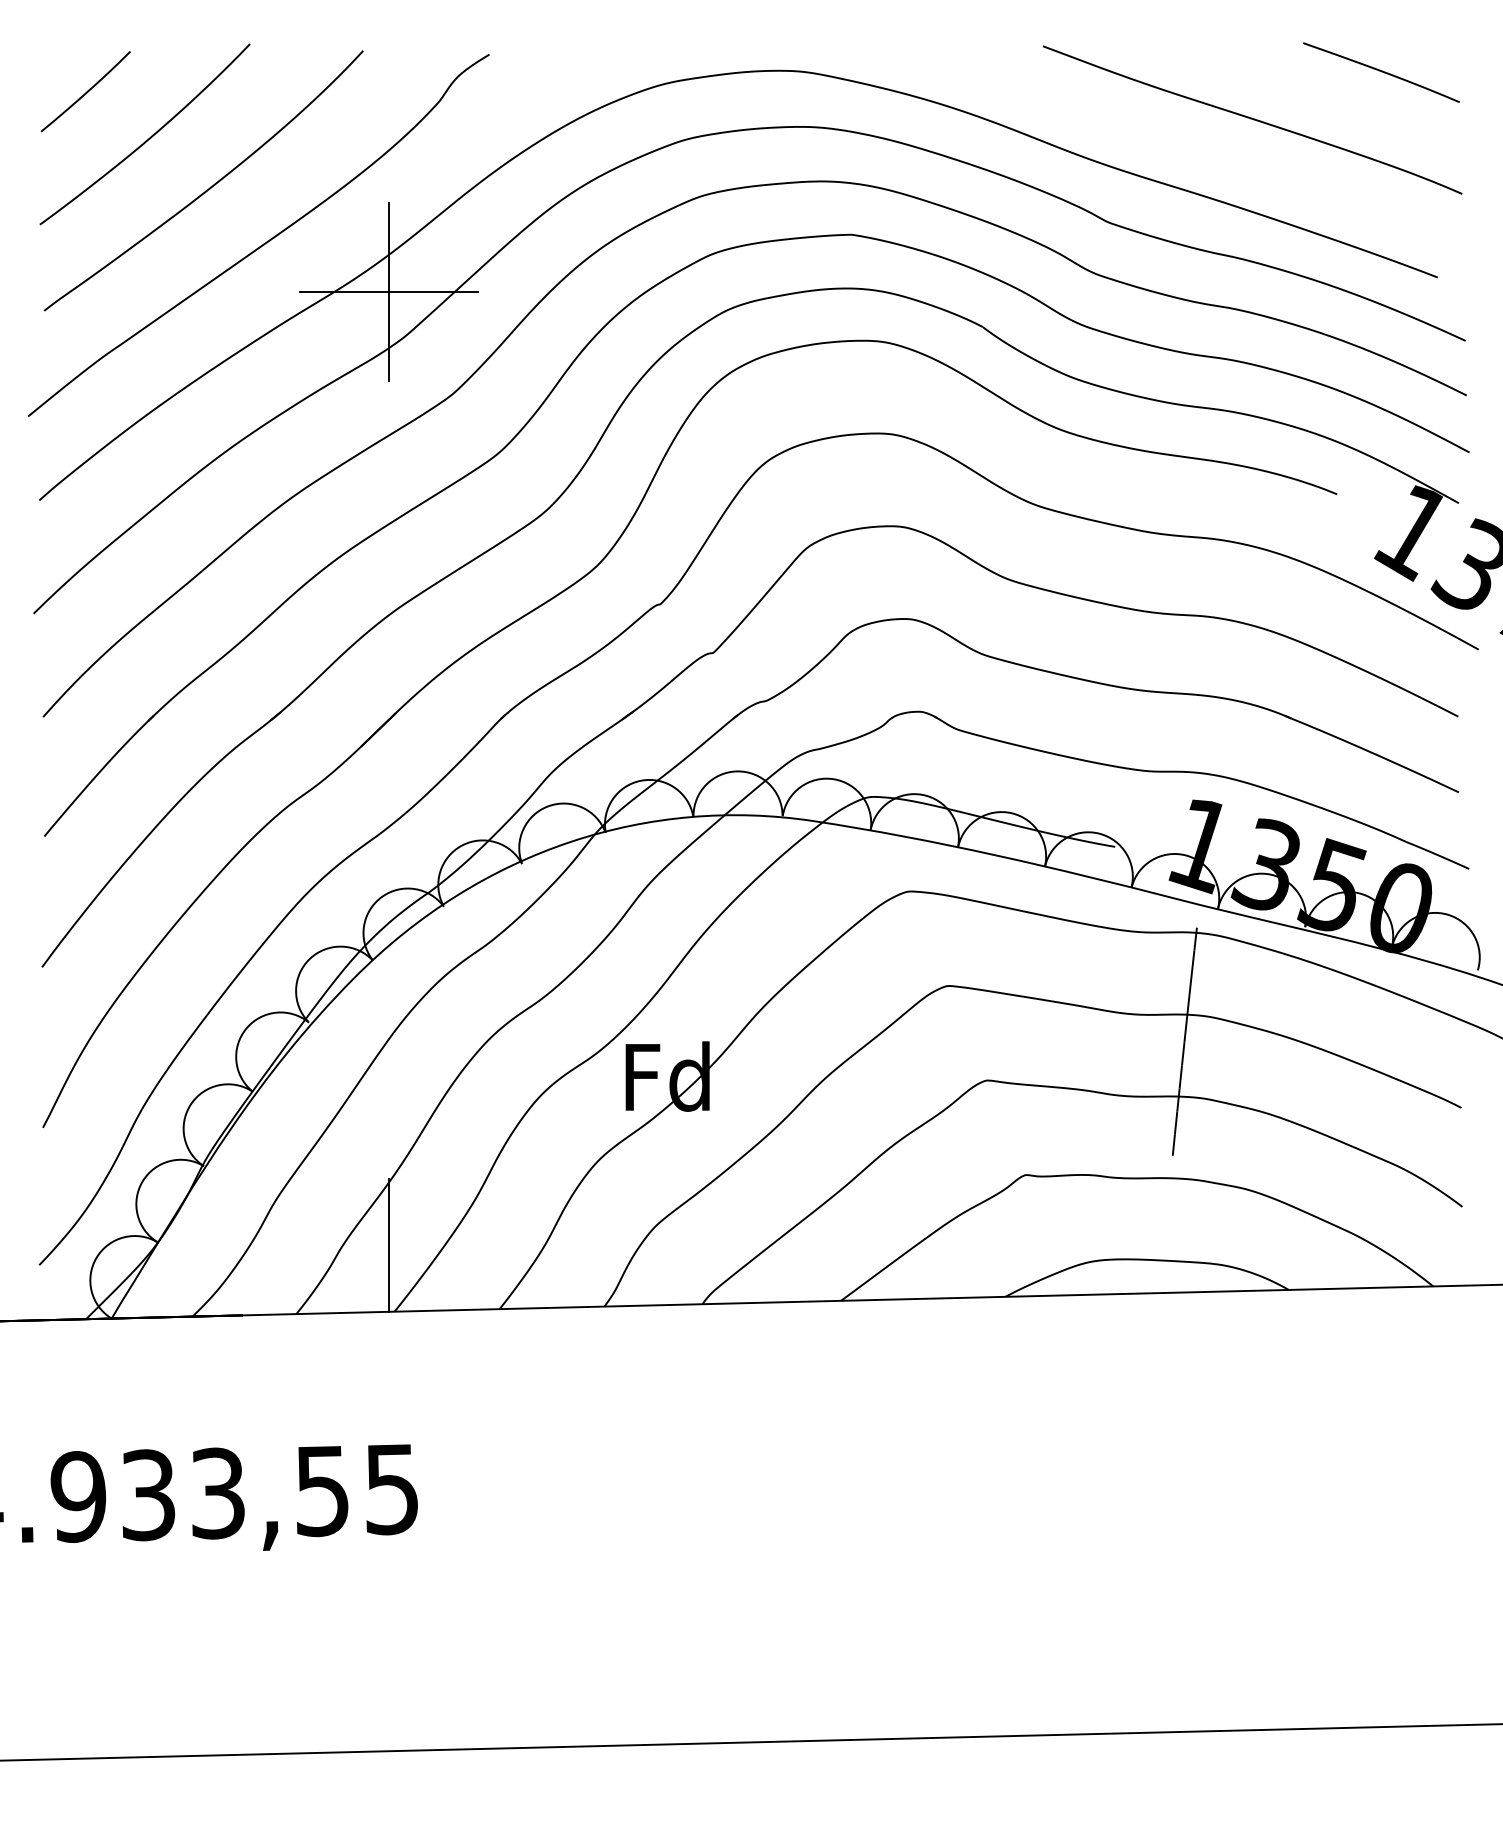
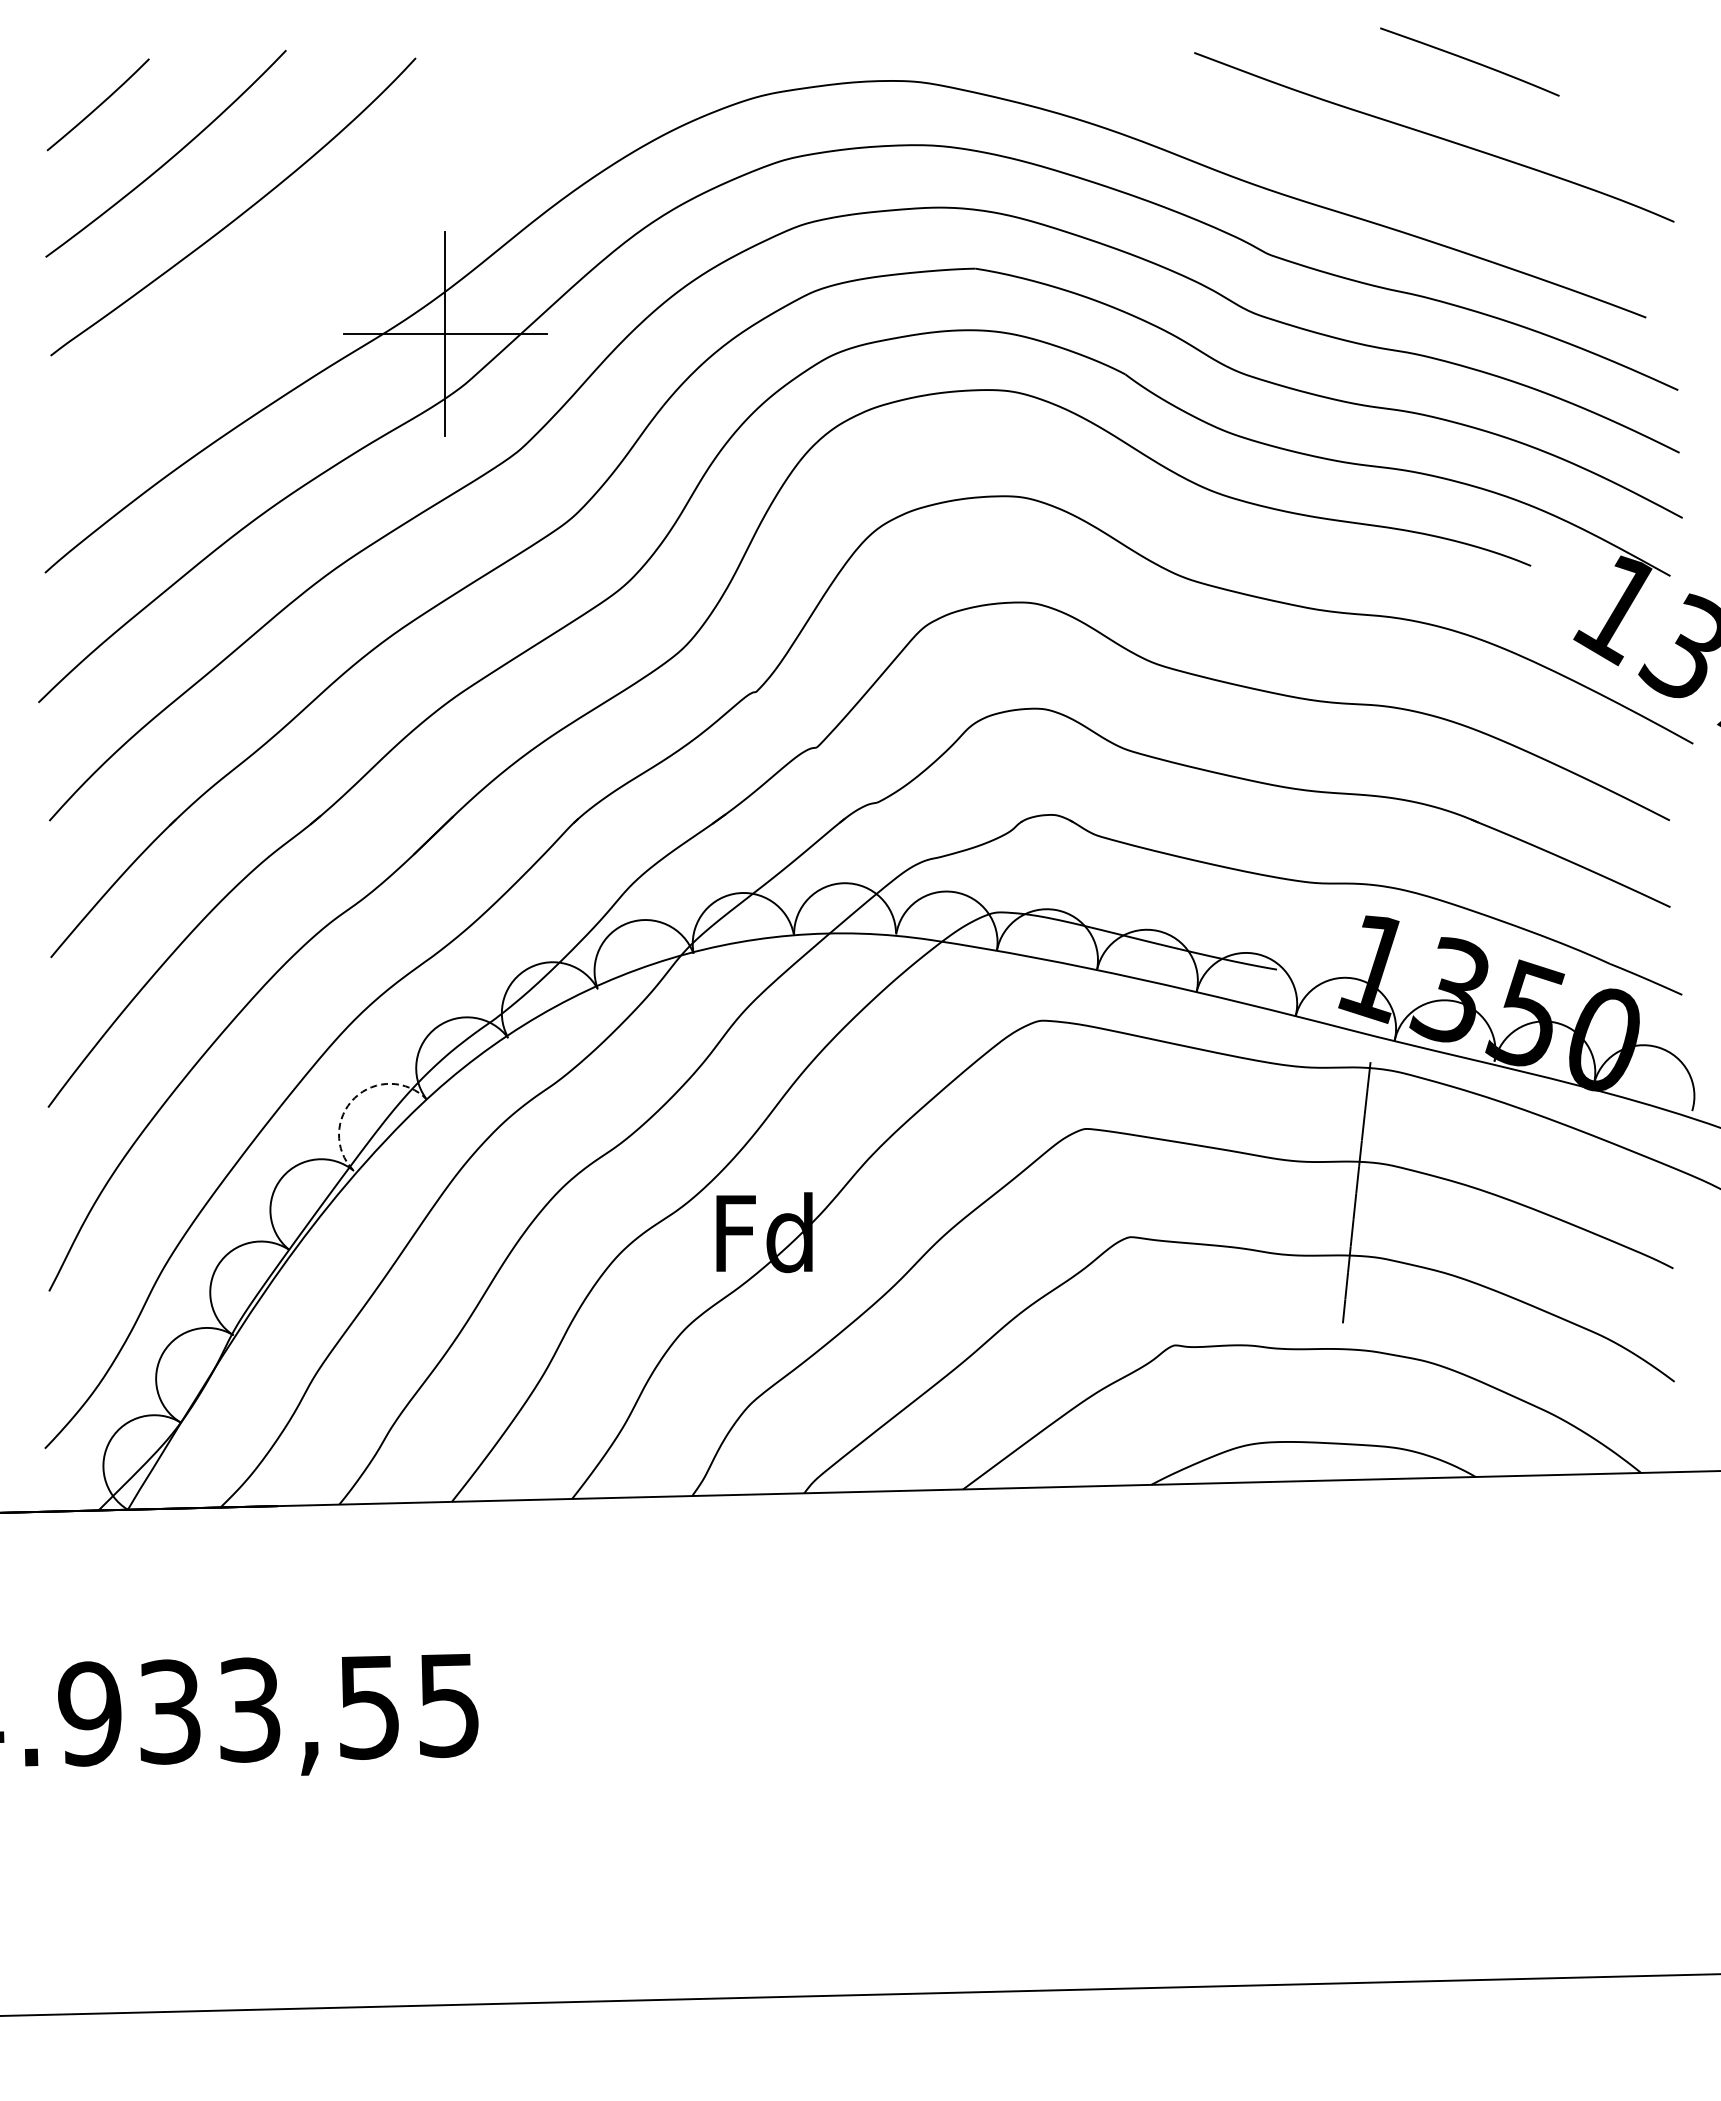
curve: (1381, 72) -> (1469, 61), moved
curve: (262, 244) -> (300, 279), removed
arc: (309, 959) -> (354, 1098), solid -> dashed
line: (389, 1244) -> (445, 1425), removed

